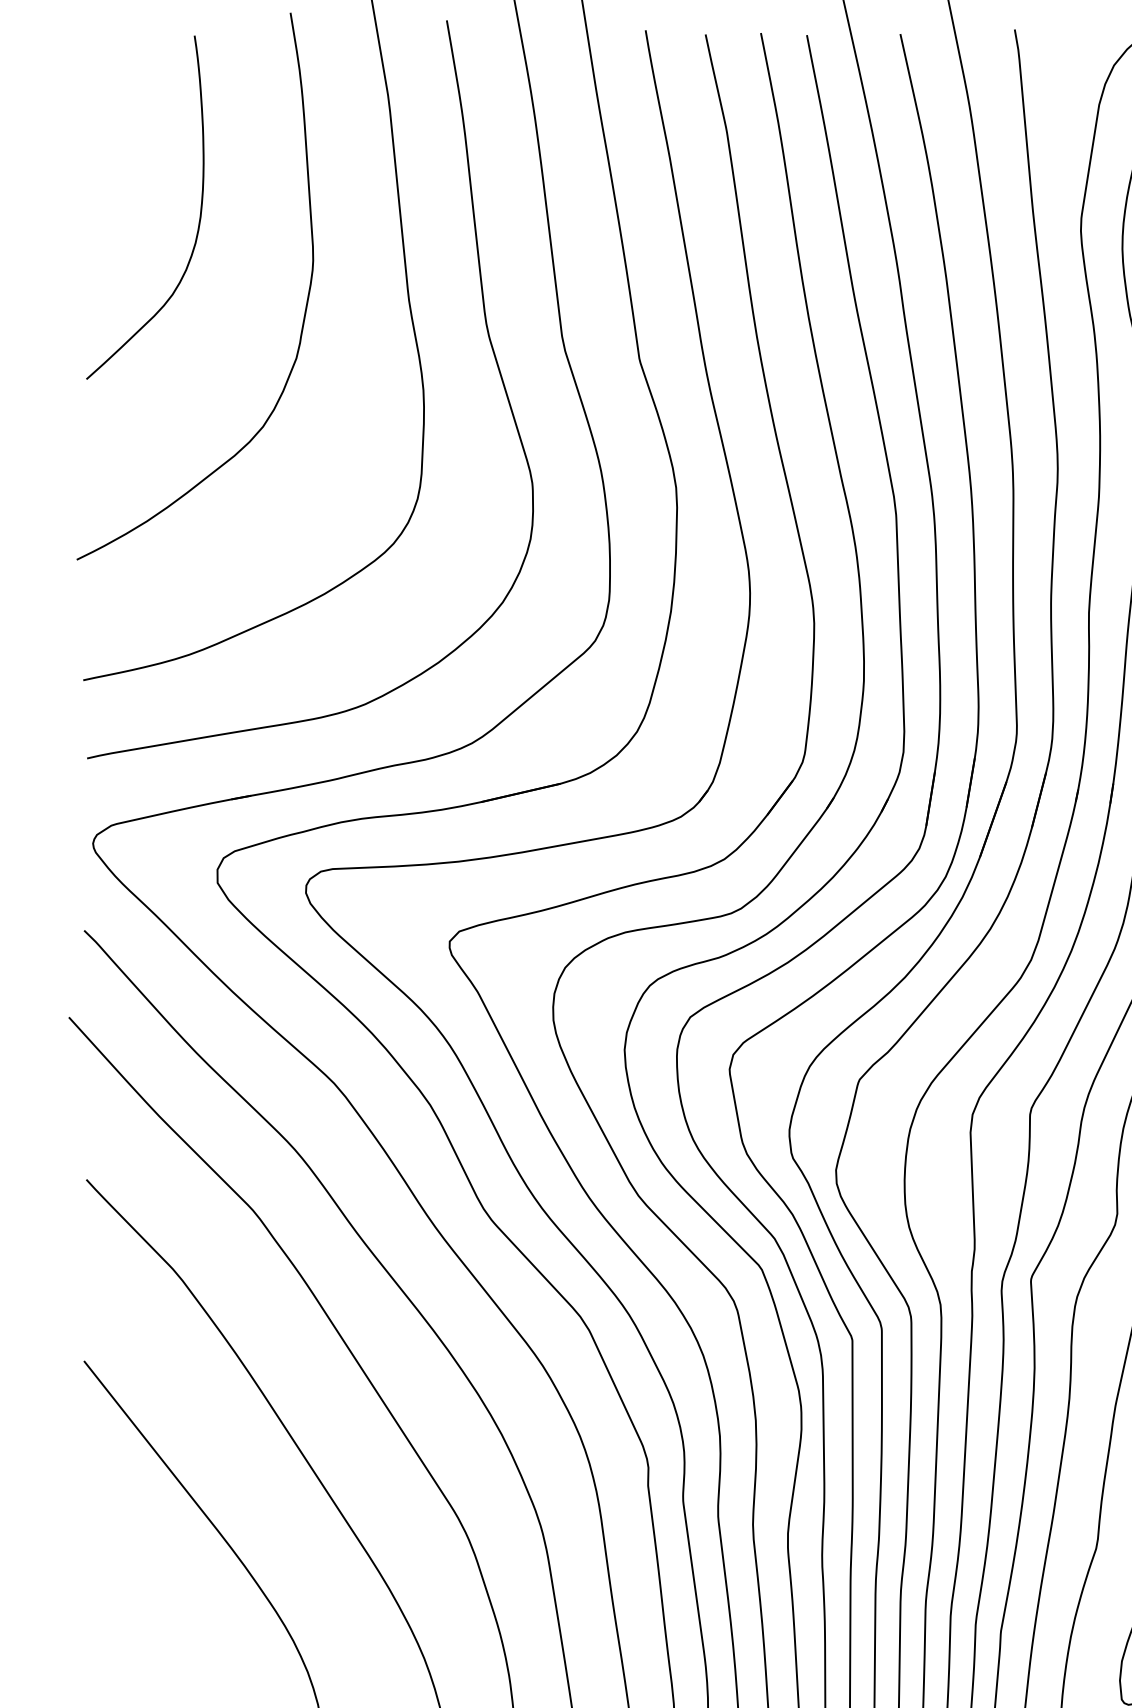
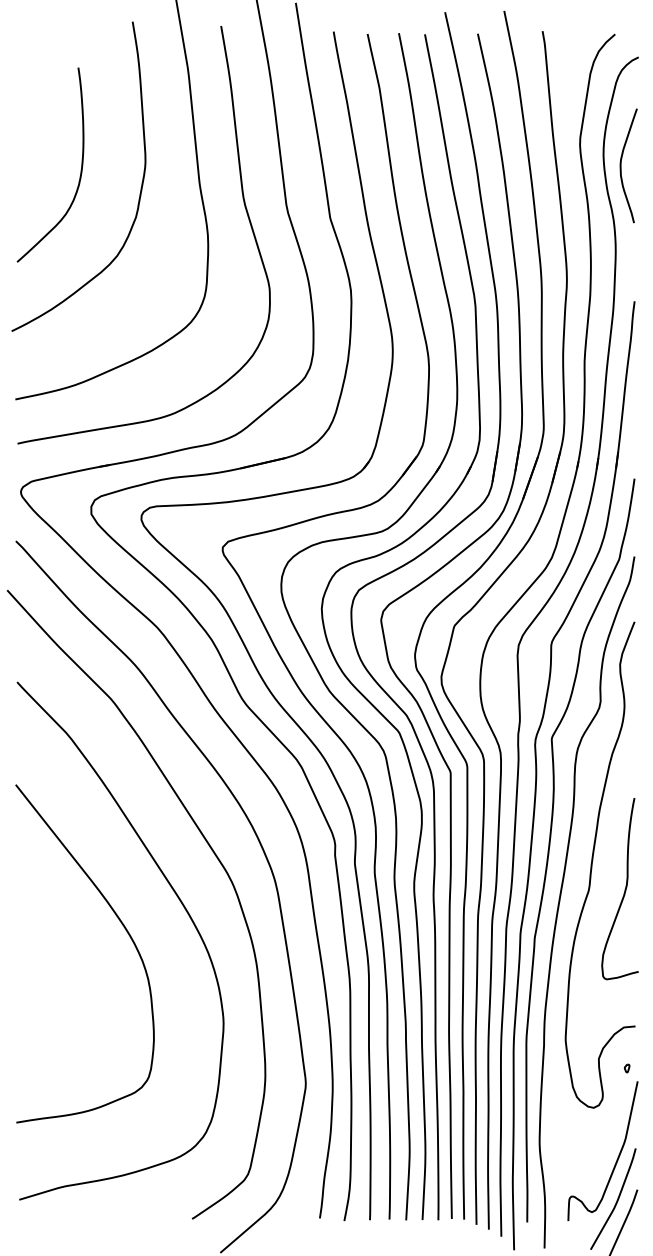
curve: (198, 217) -> (80, 170), moved

